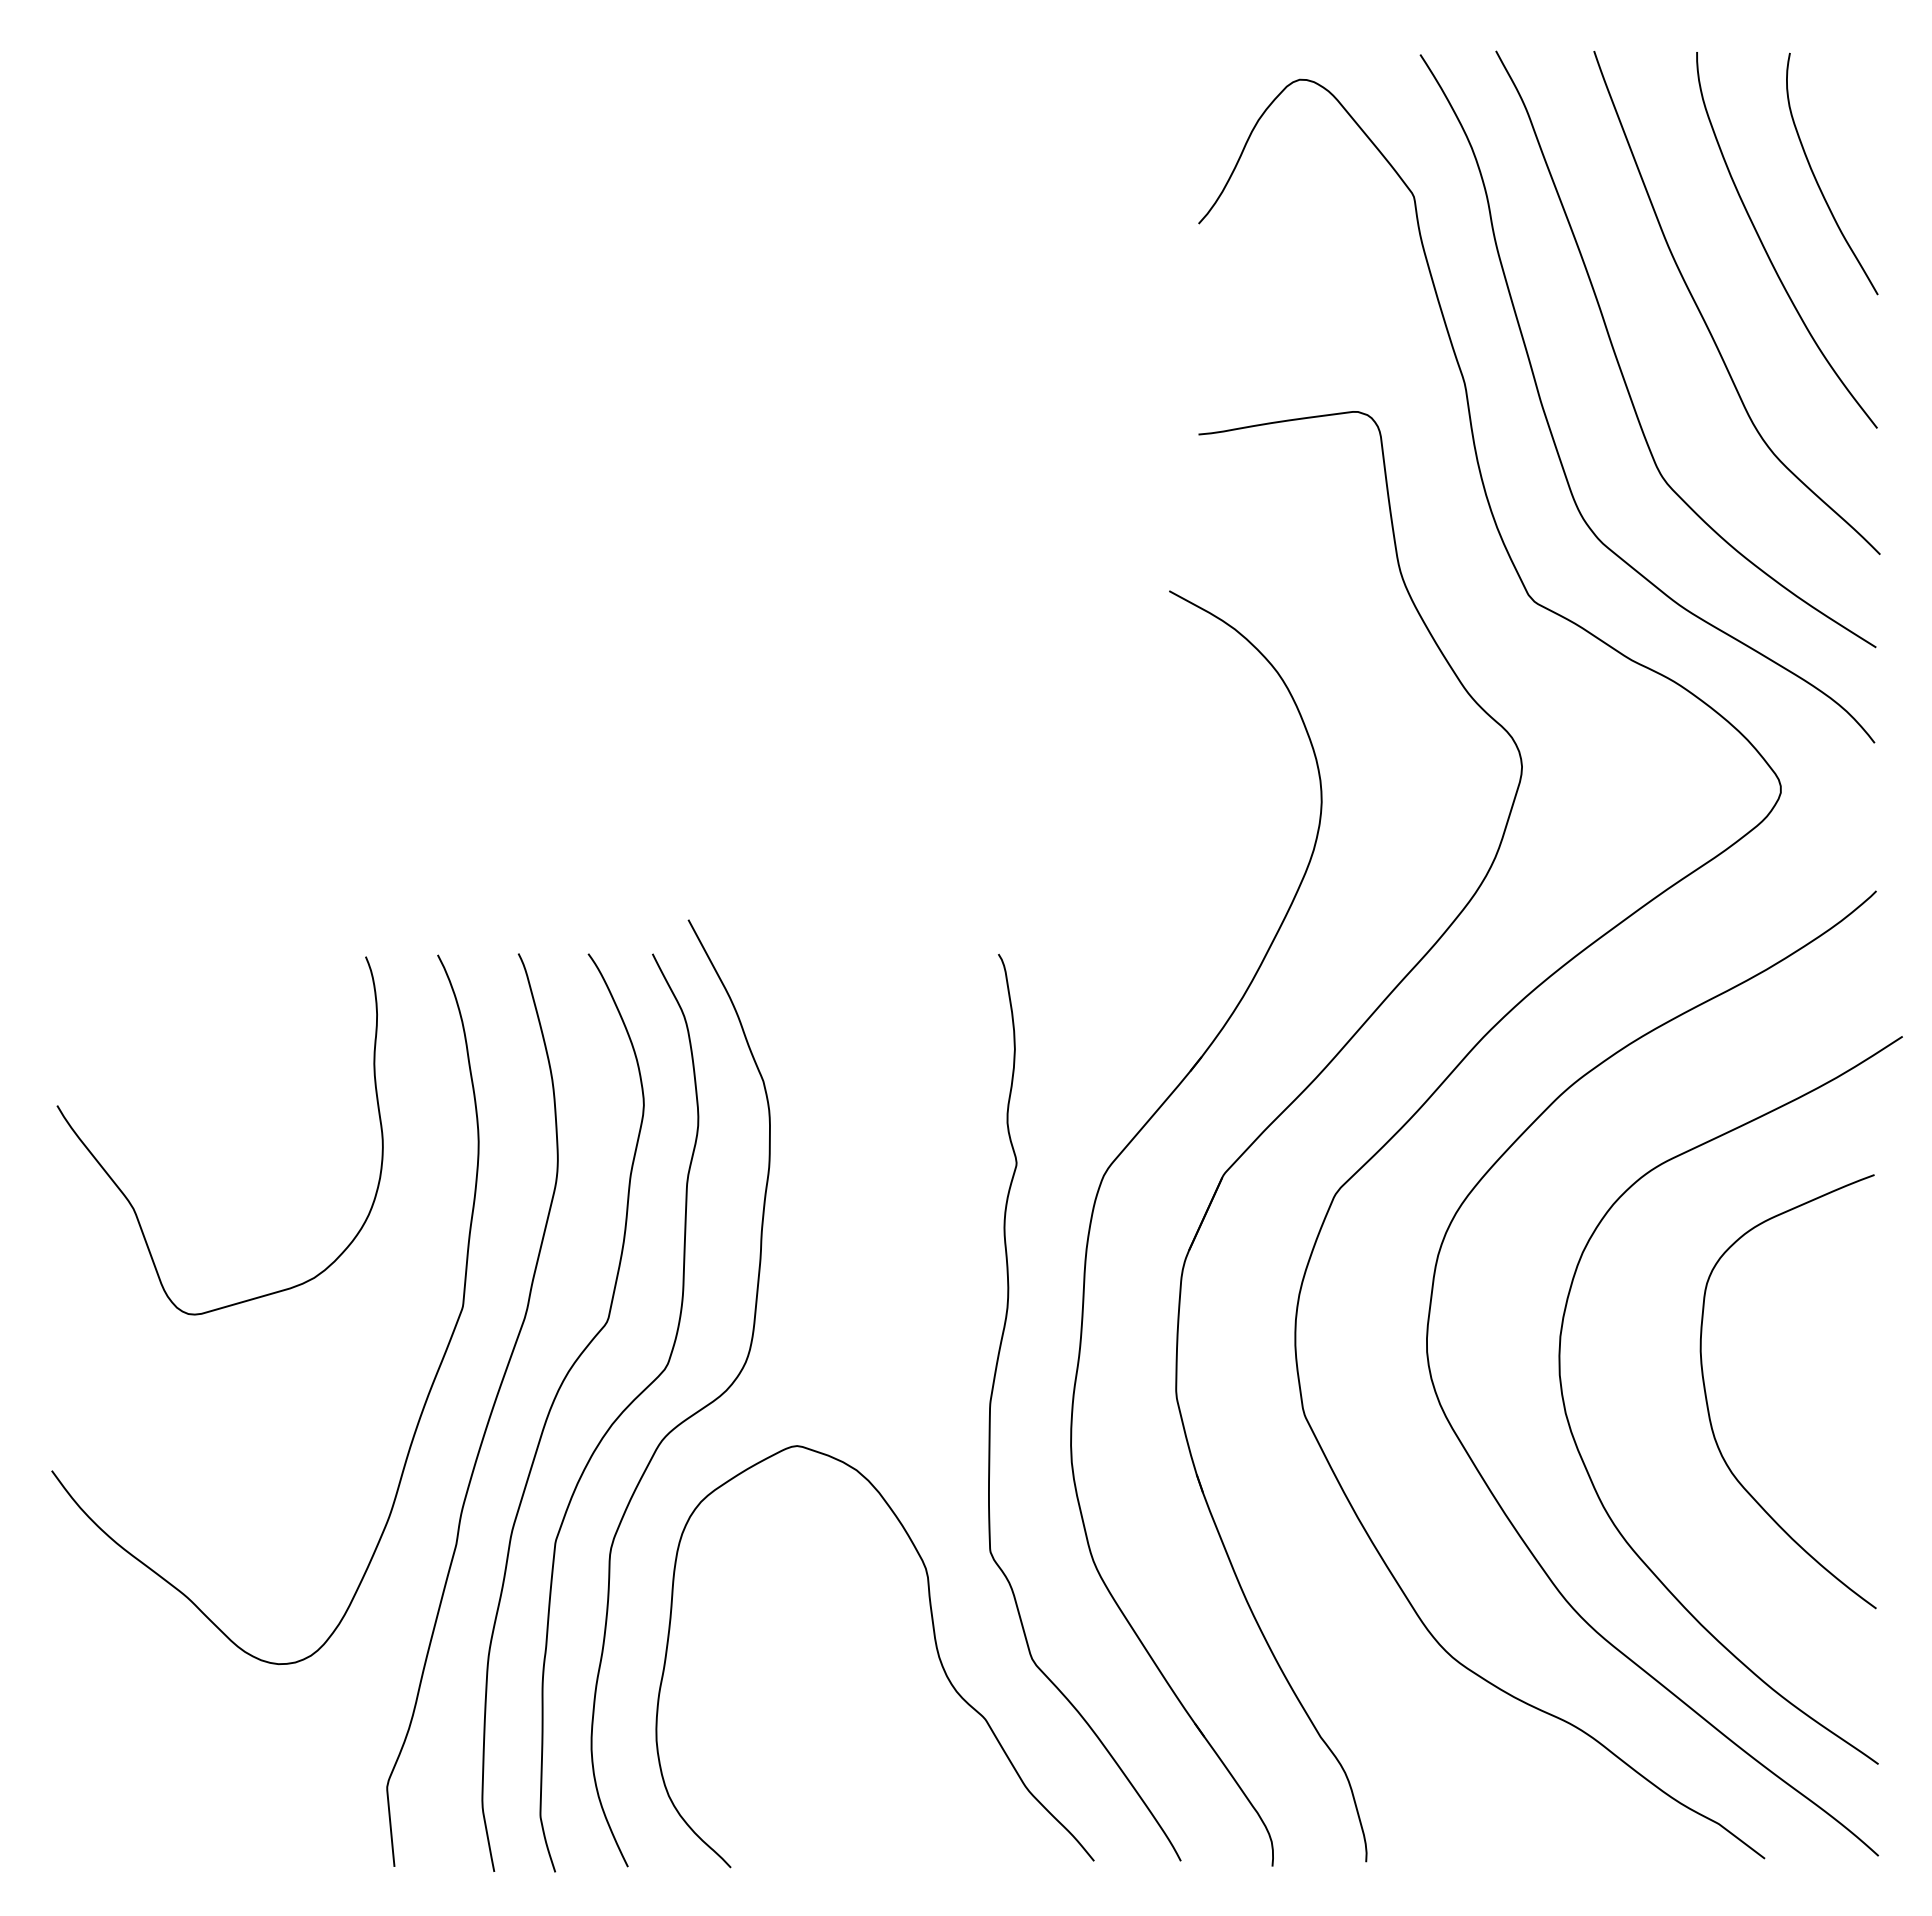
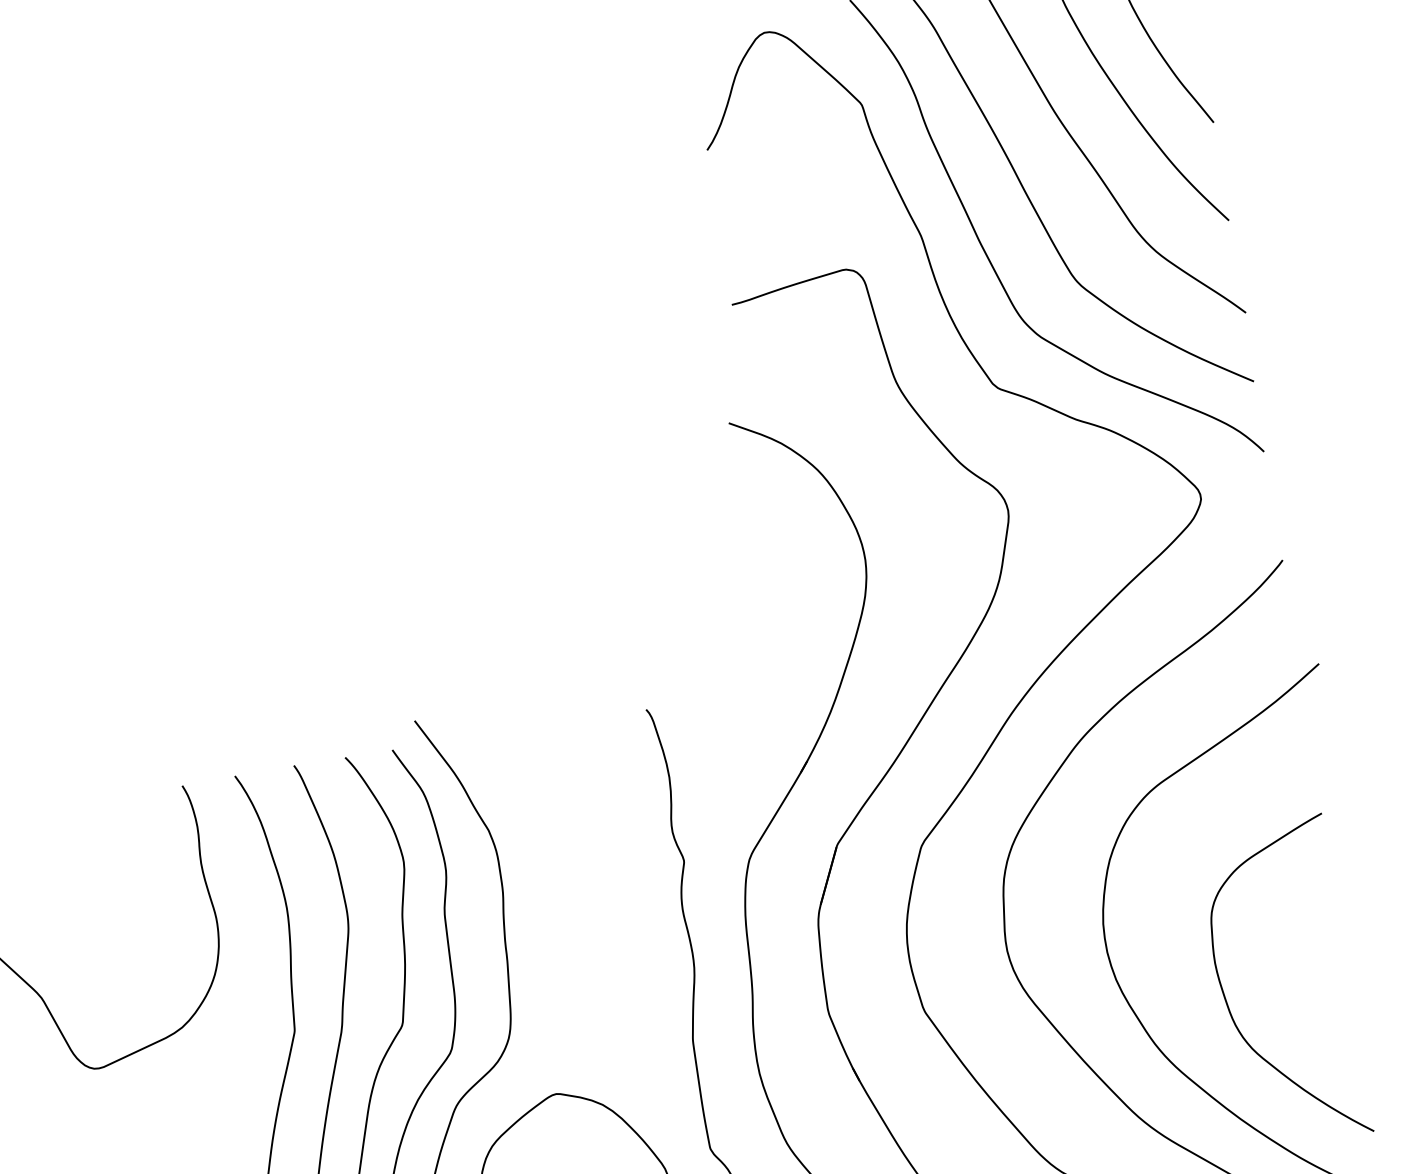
curve: (1708, 1404) -> (1227, 1001), moved

